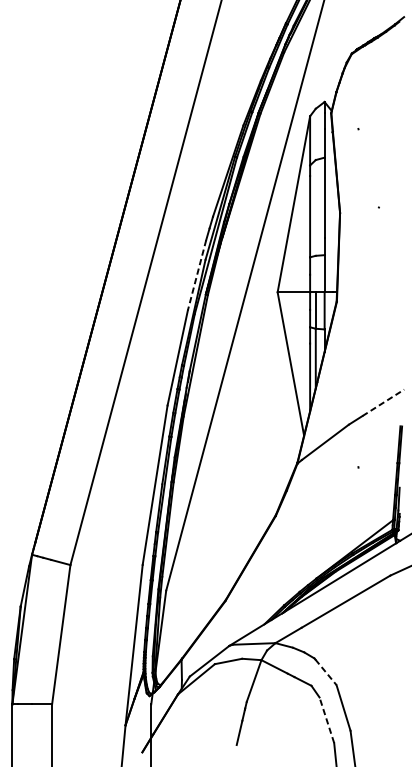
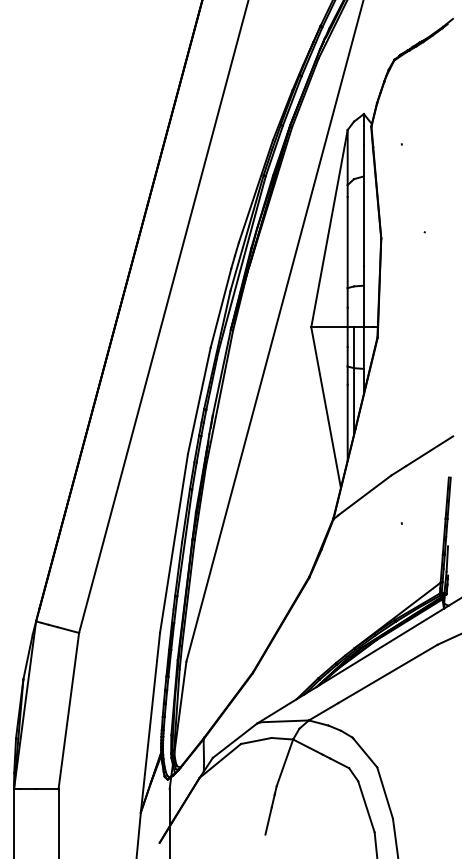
line: (196, 275) -> (220, 308), dashed -> solid
line: (383, 403) -> (429, 451), dashed -> solid
line: (326, 672) -> (365, 753), dashed -> solid
line: (326, 719) -> (366, 806), dashed -> solid

